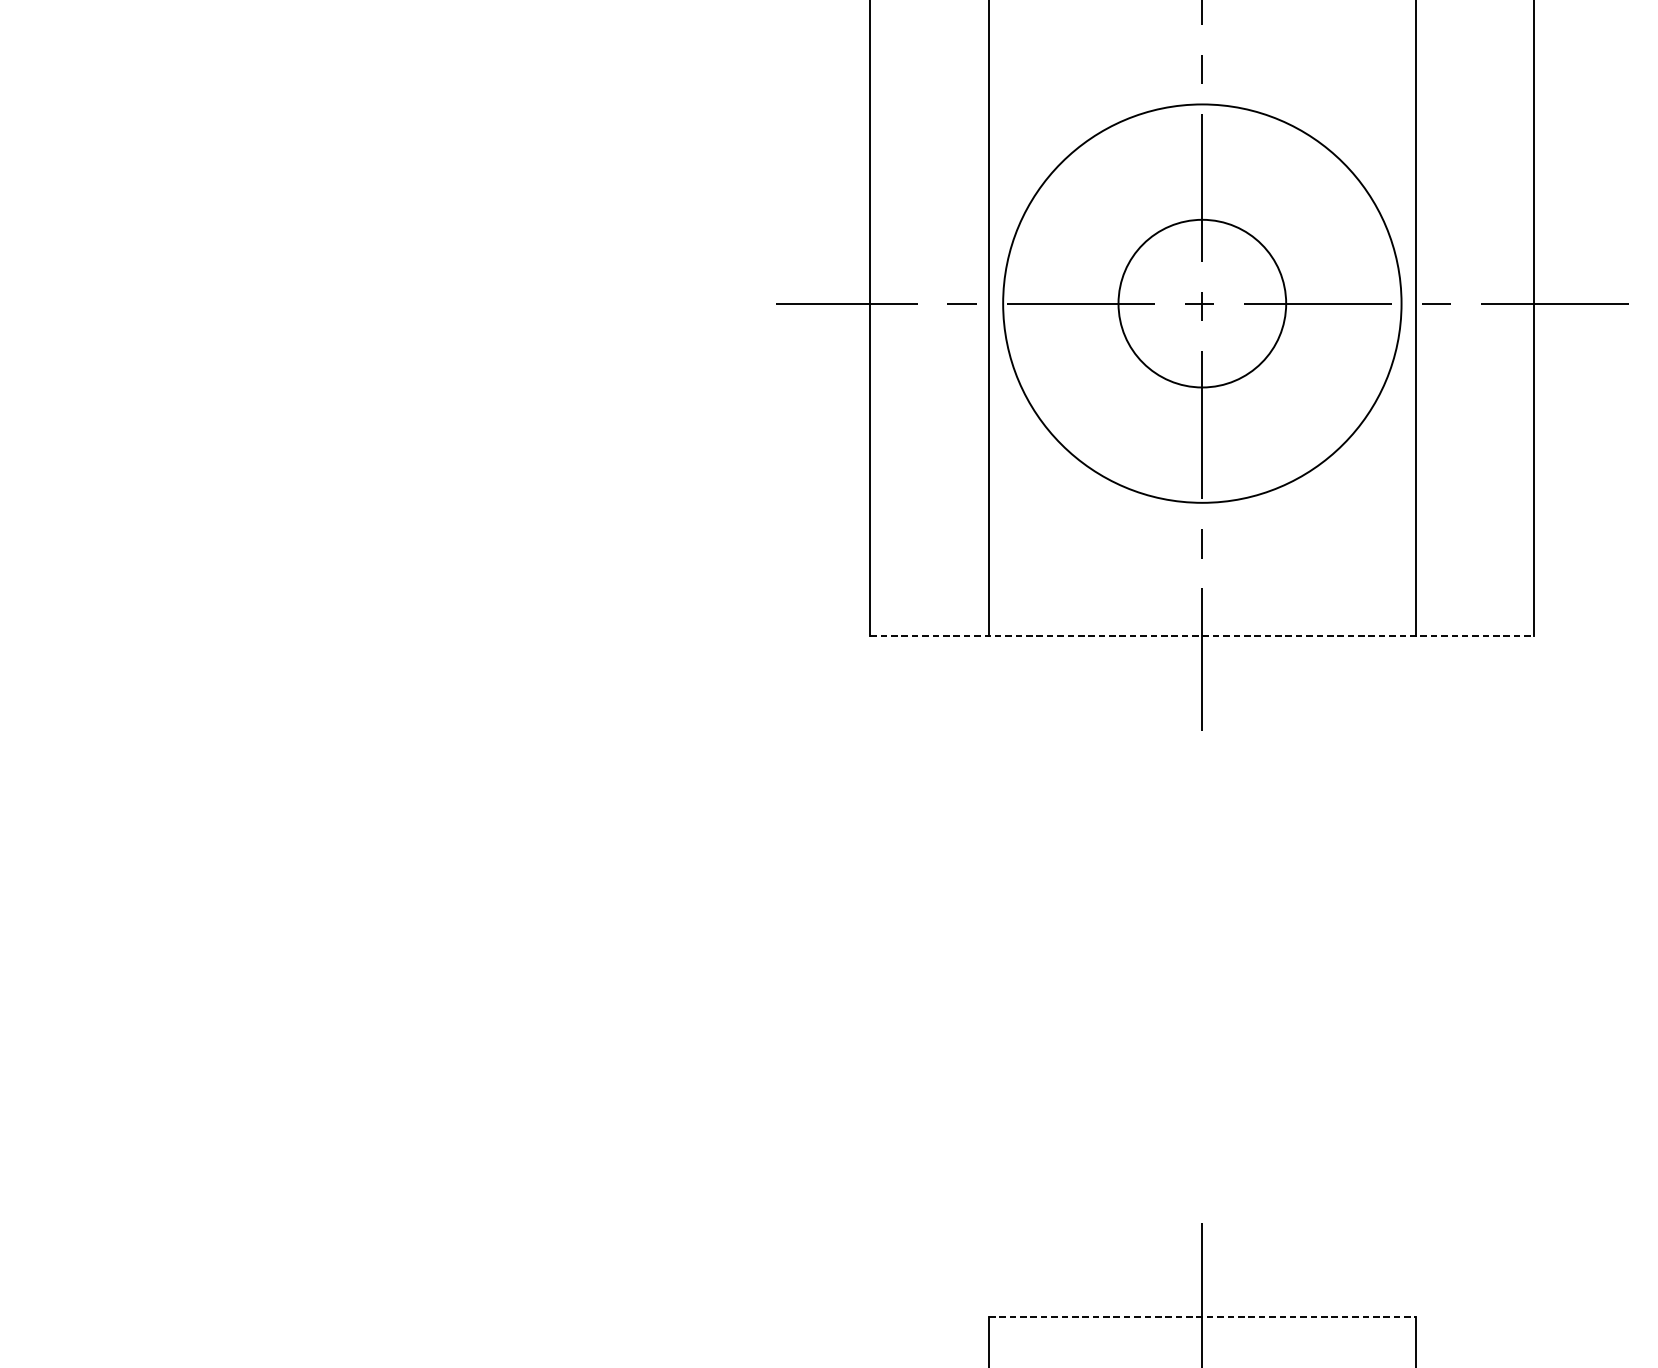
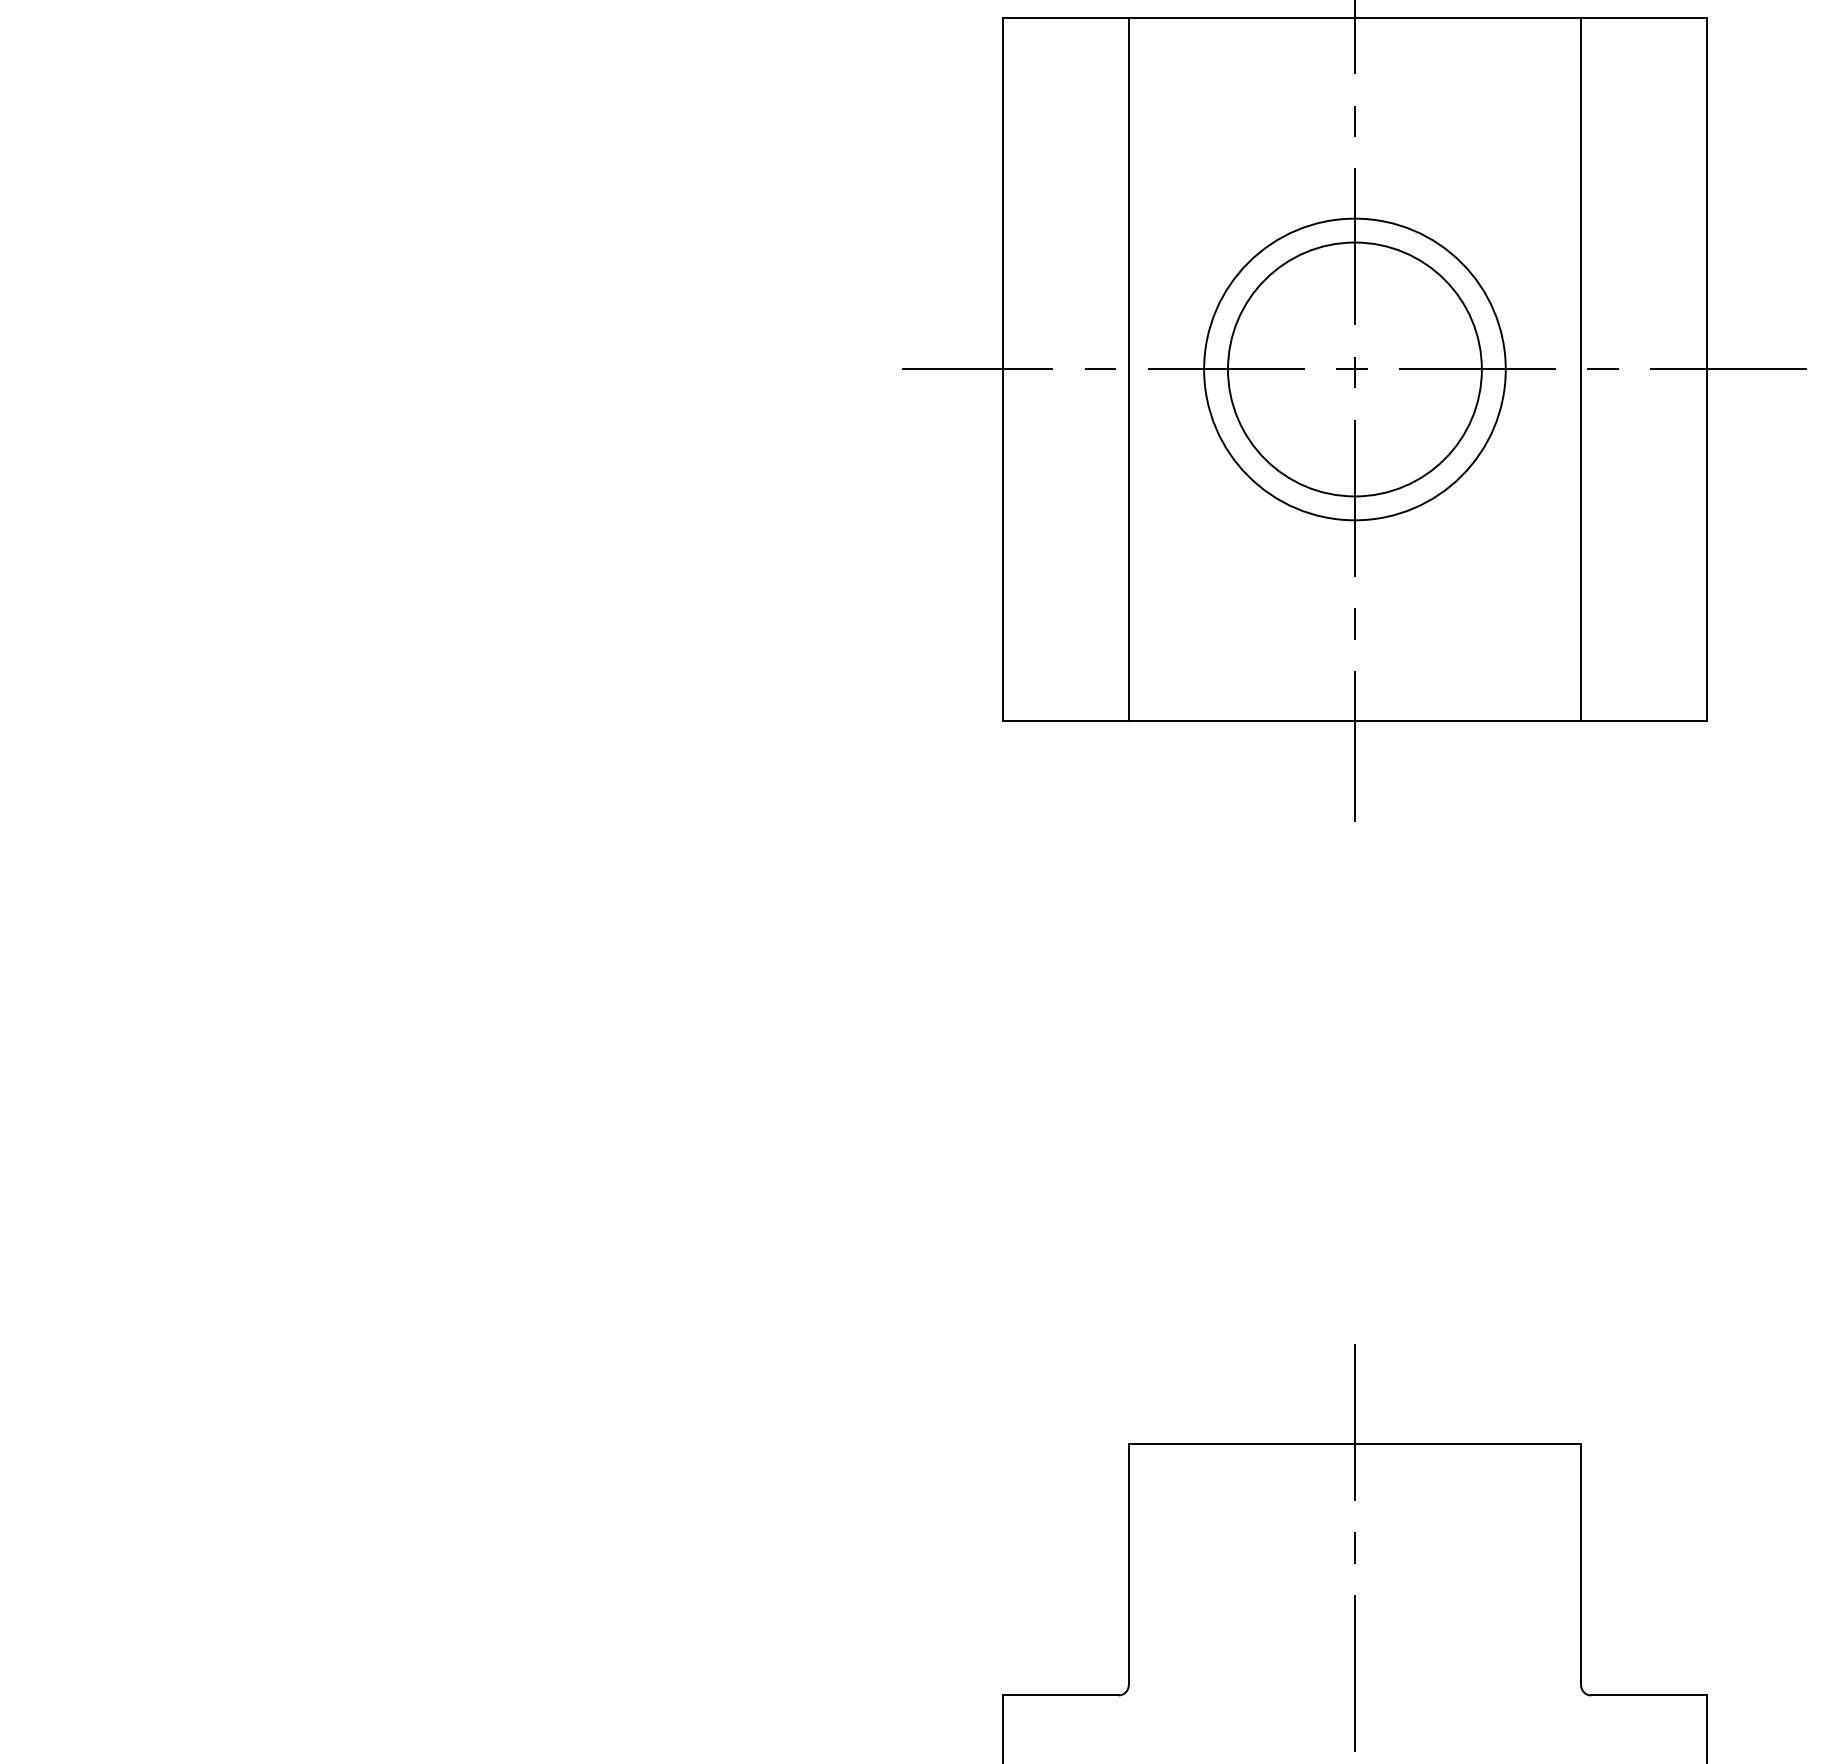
circle: (1201, 303) -> (1354, 369), size x0.71
circle: (1201, 303) -> (1354, 369), size x1.43
line: (1201, 635) -> (1354, 721), dashed -> solid
line: (1202, 1317) -> (1355, 1444), dashed -> solid

